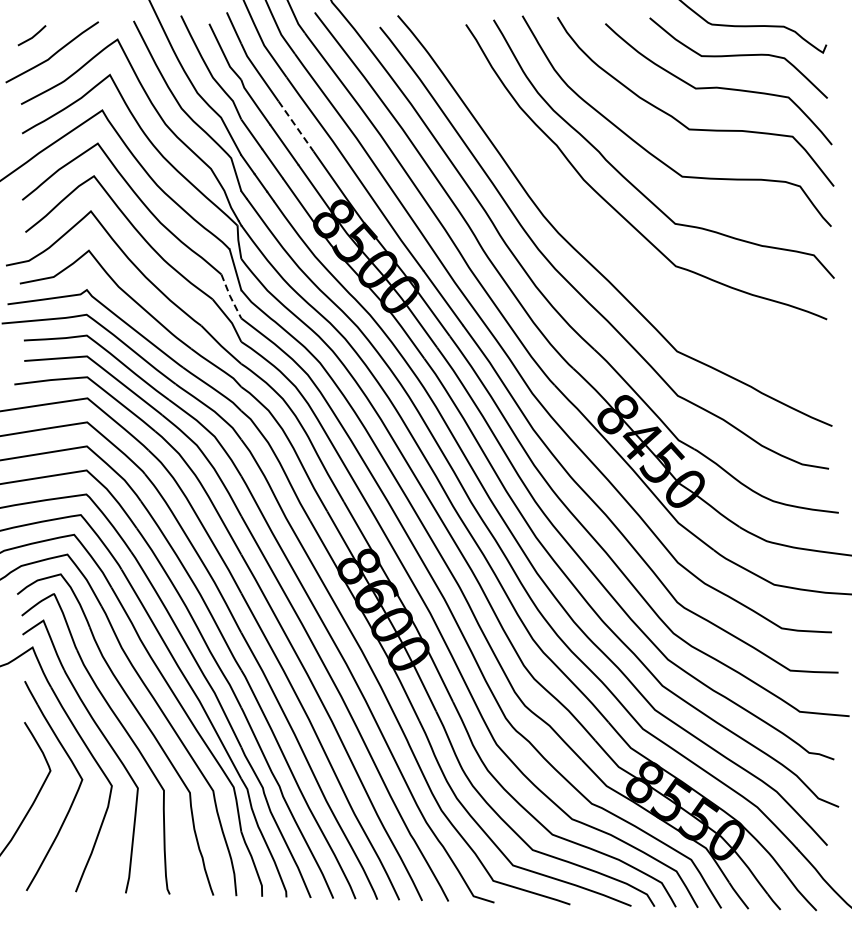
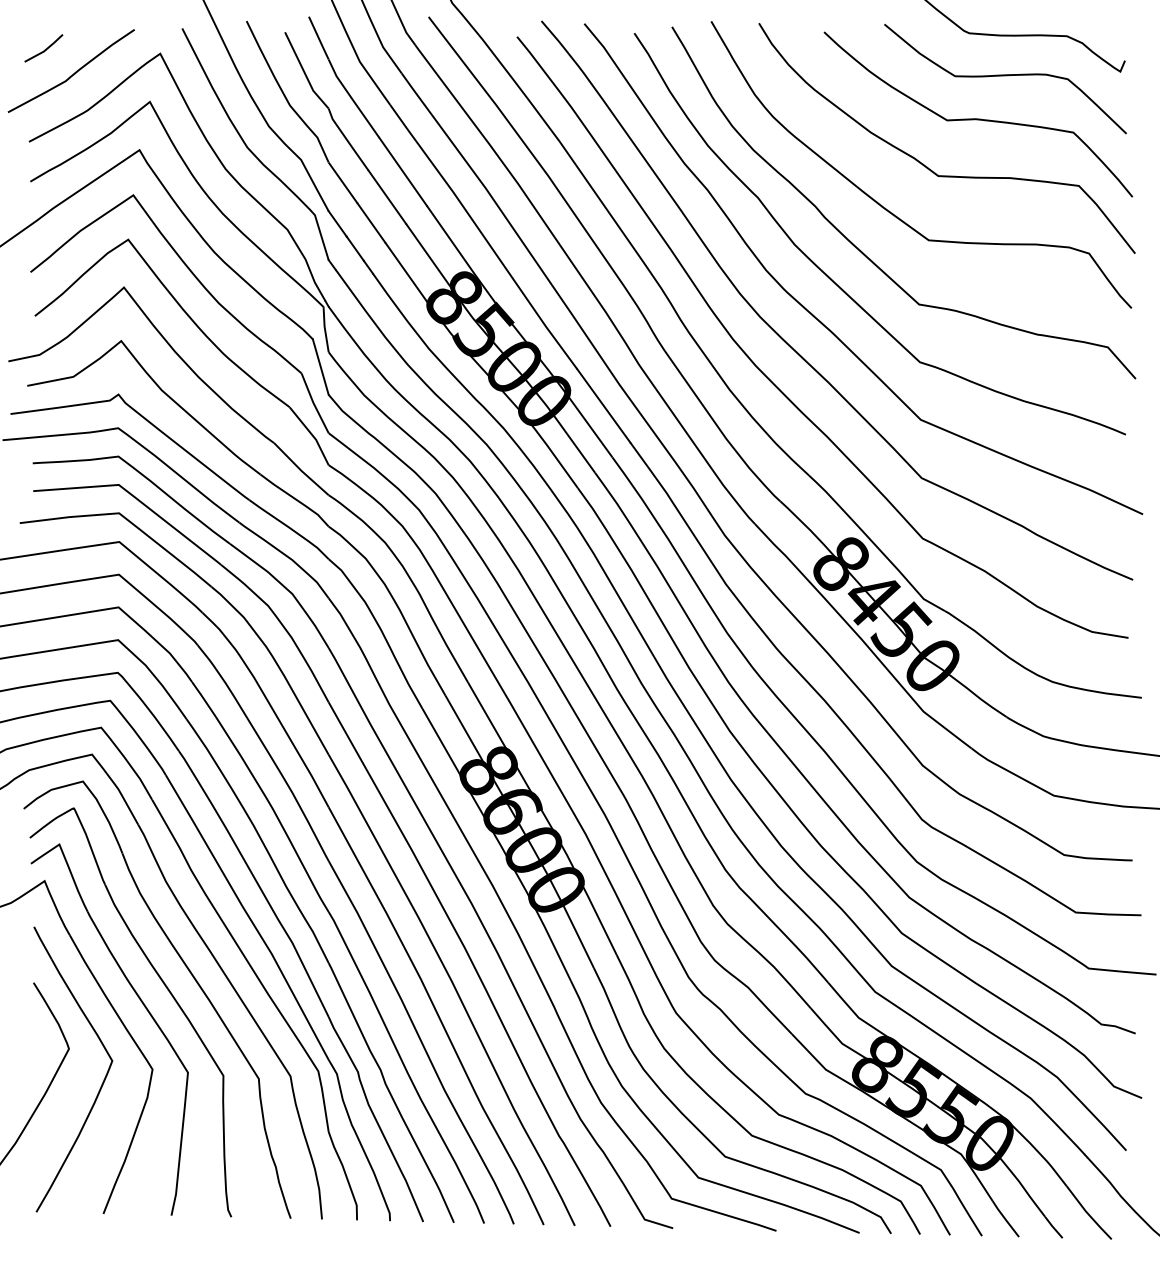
line: (296, 126) -> (403, 172), dashed -> solid
curve: (598, 231) -> (814, 314), added
line: (230, 296) -> (313, 403), dashed -> solid

